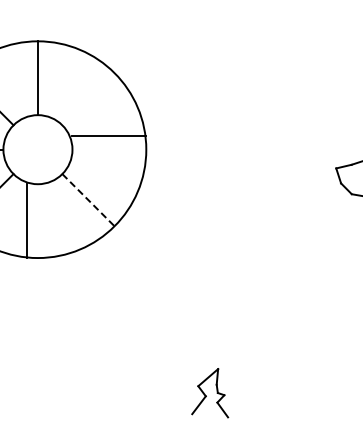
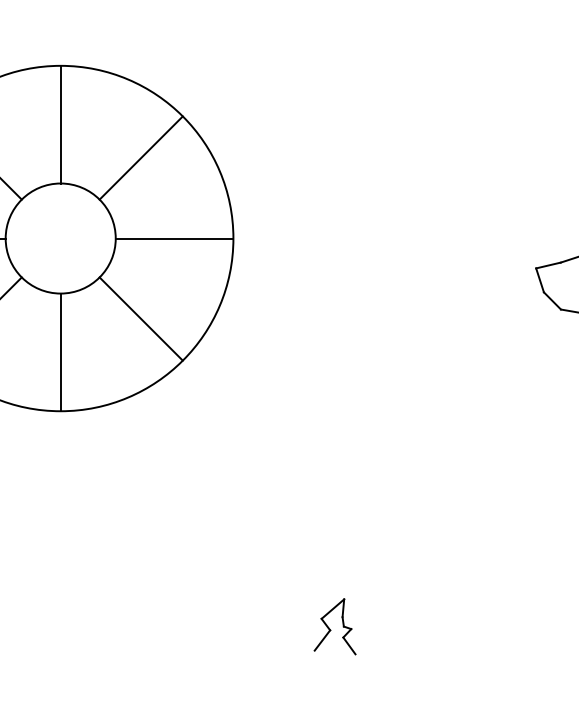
line: (88, 99) -> (141, 158), added
line: (109, 135) -> (174, 238), moved
line: (88, 200) -> (141, 319), dashed -> solid
line: (26, 221) -> (59, 353), moved
part: (209, 393) -> (334, 627), size x0.71

